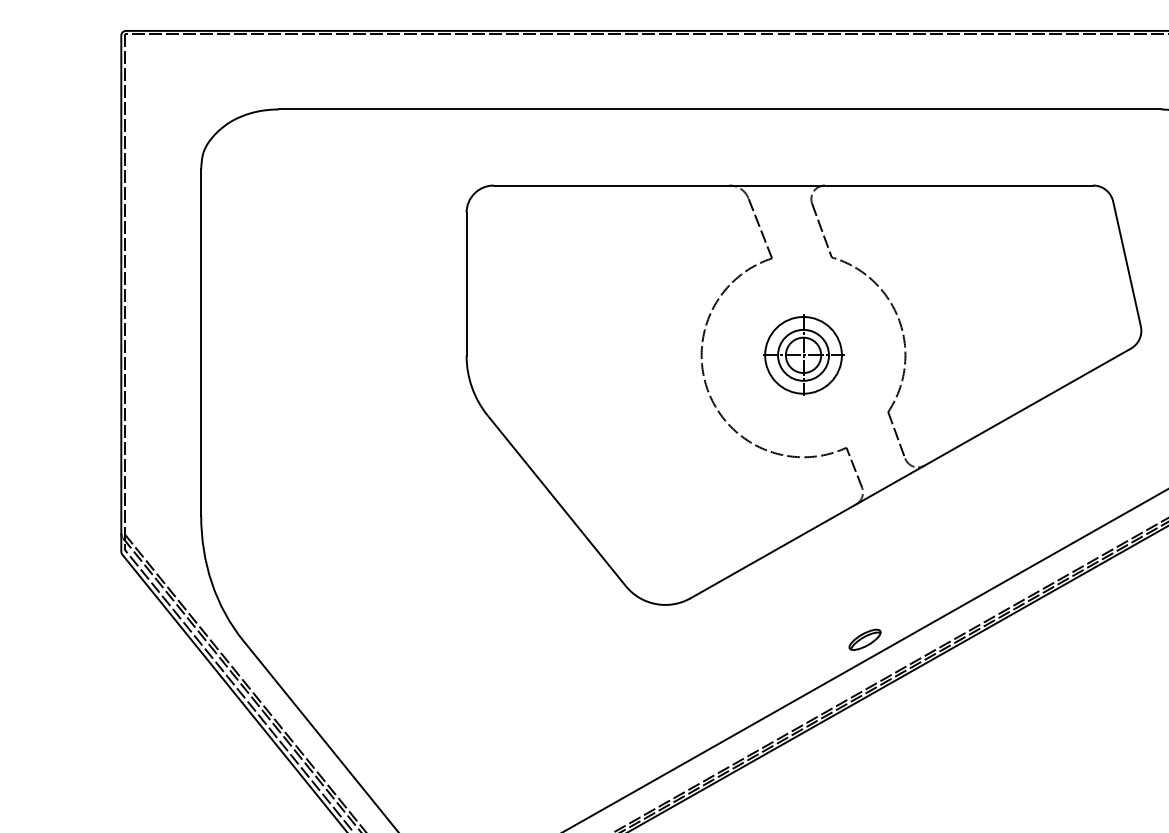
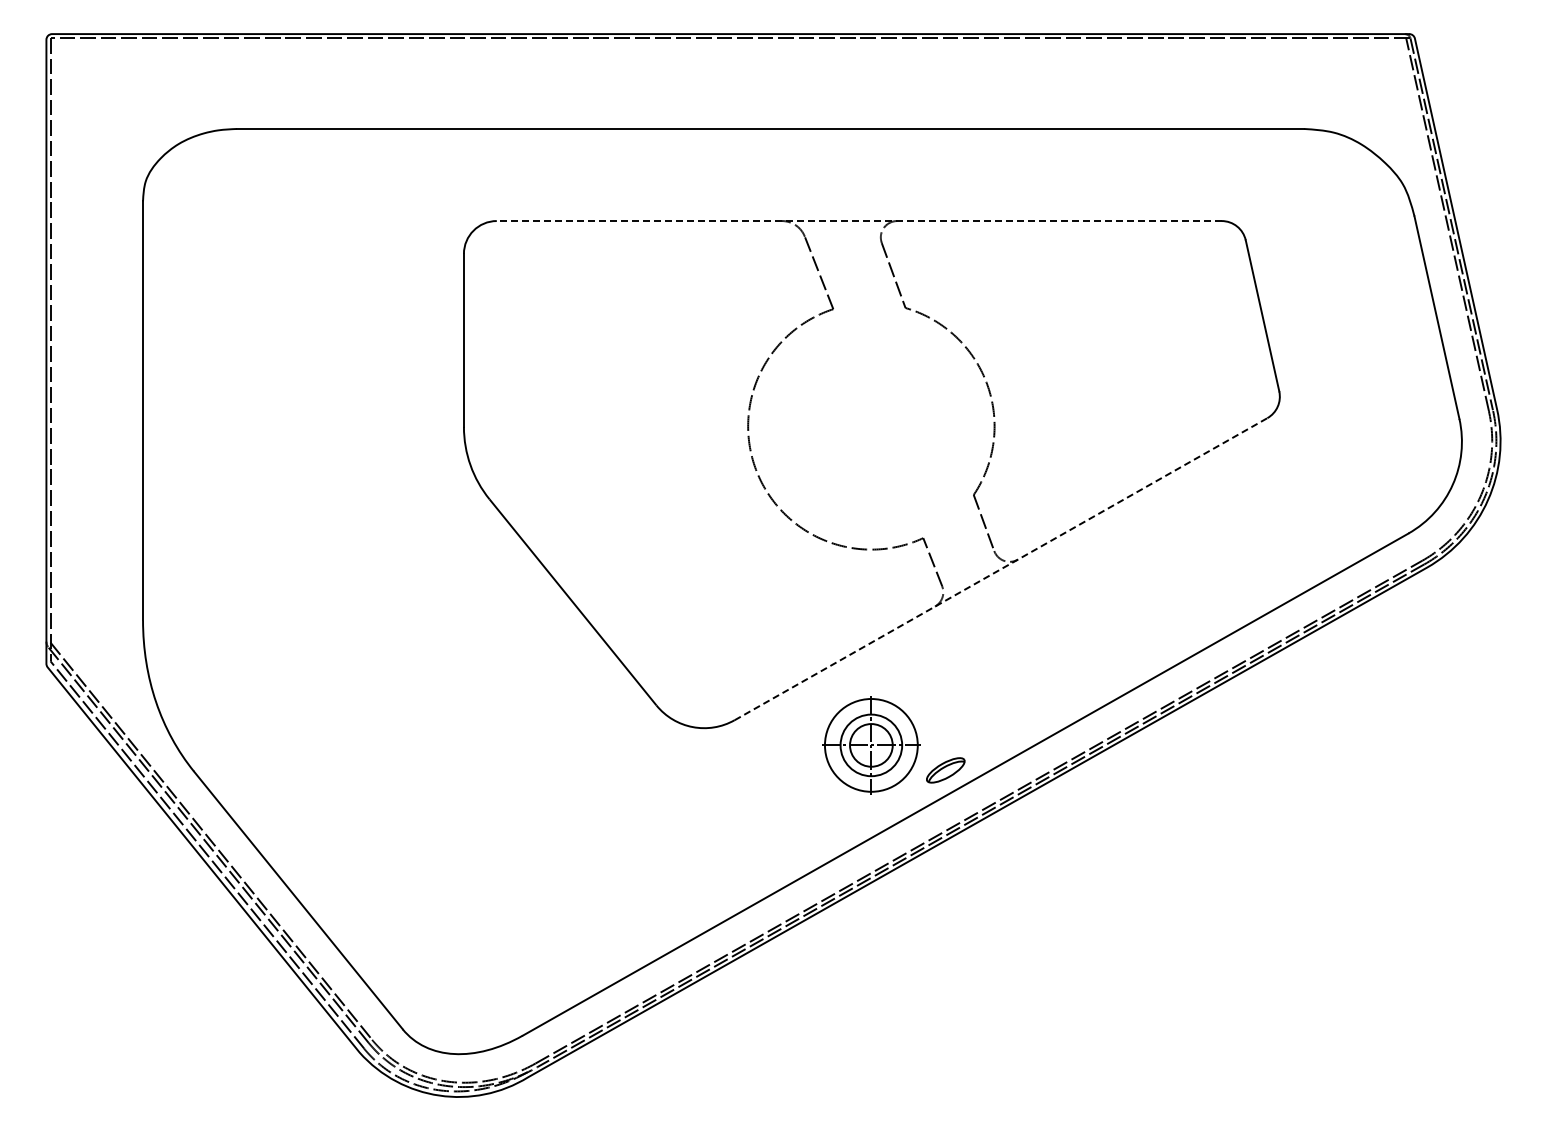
line: (792, 185) -> (858, 221), solid -> dashed
part: (803, 355) -> (871, 745), moved
line: (911, 472) -> (1001, 568), solid -> dashed

